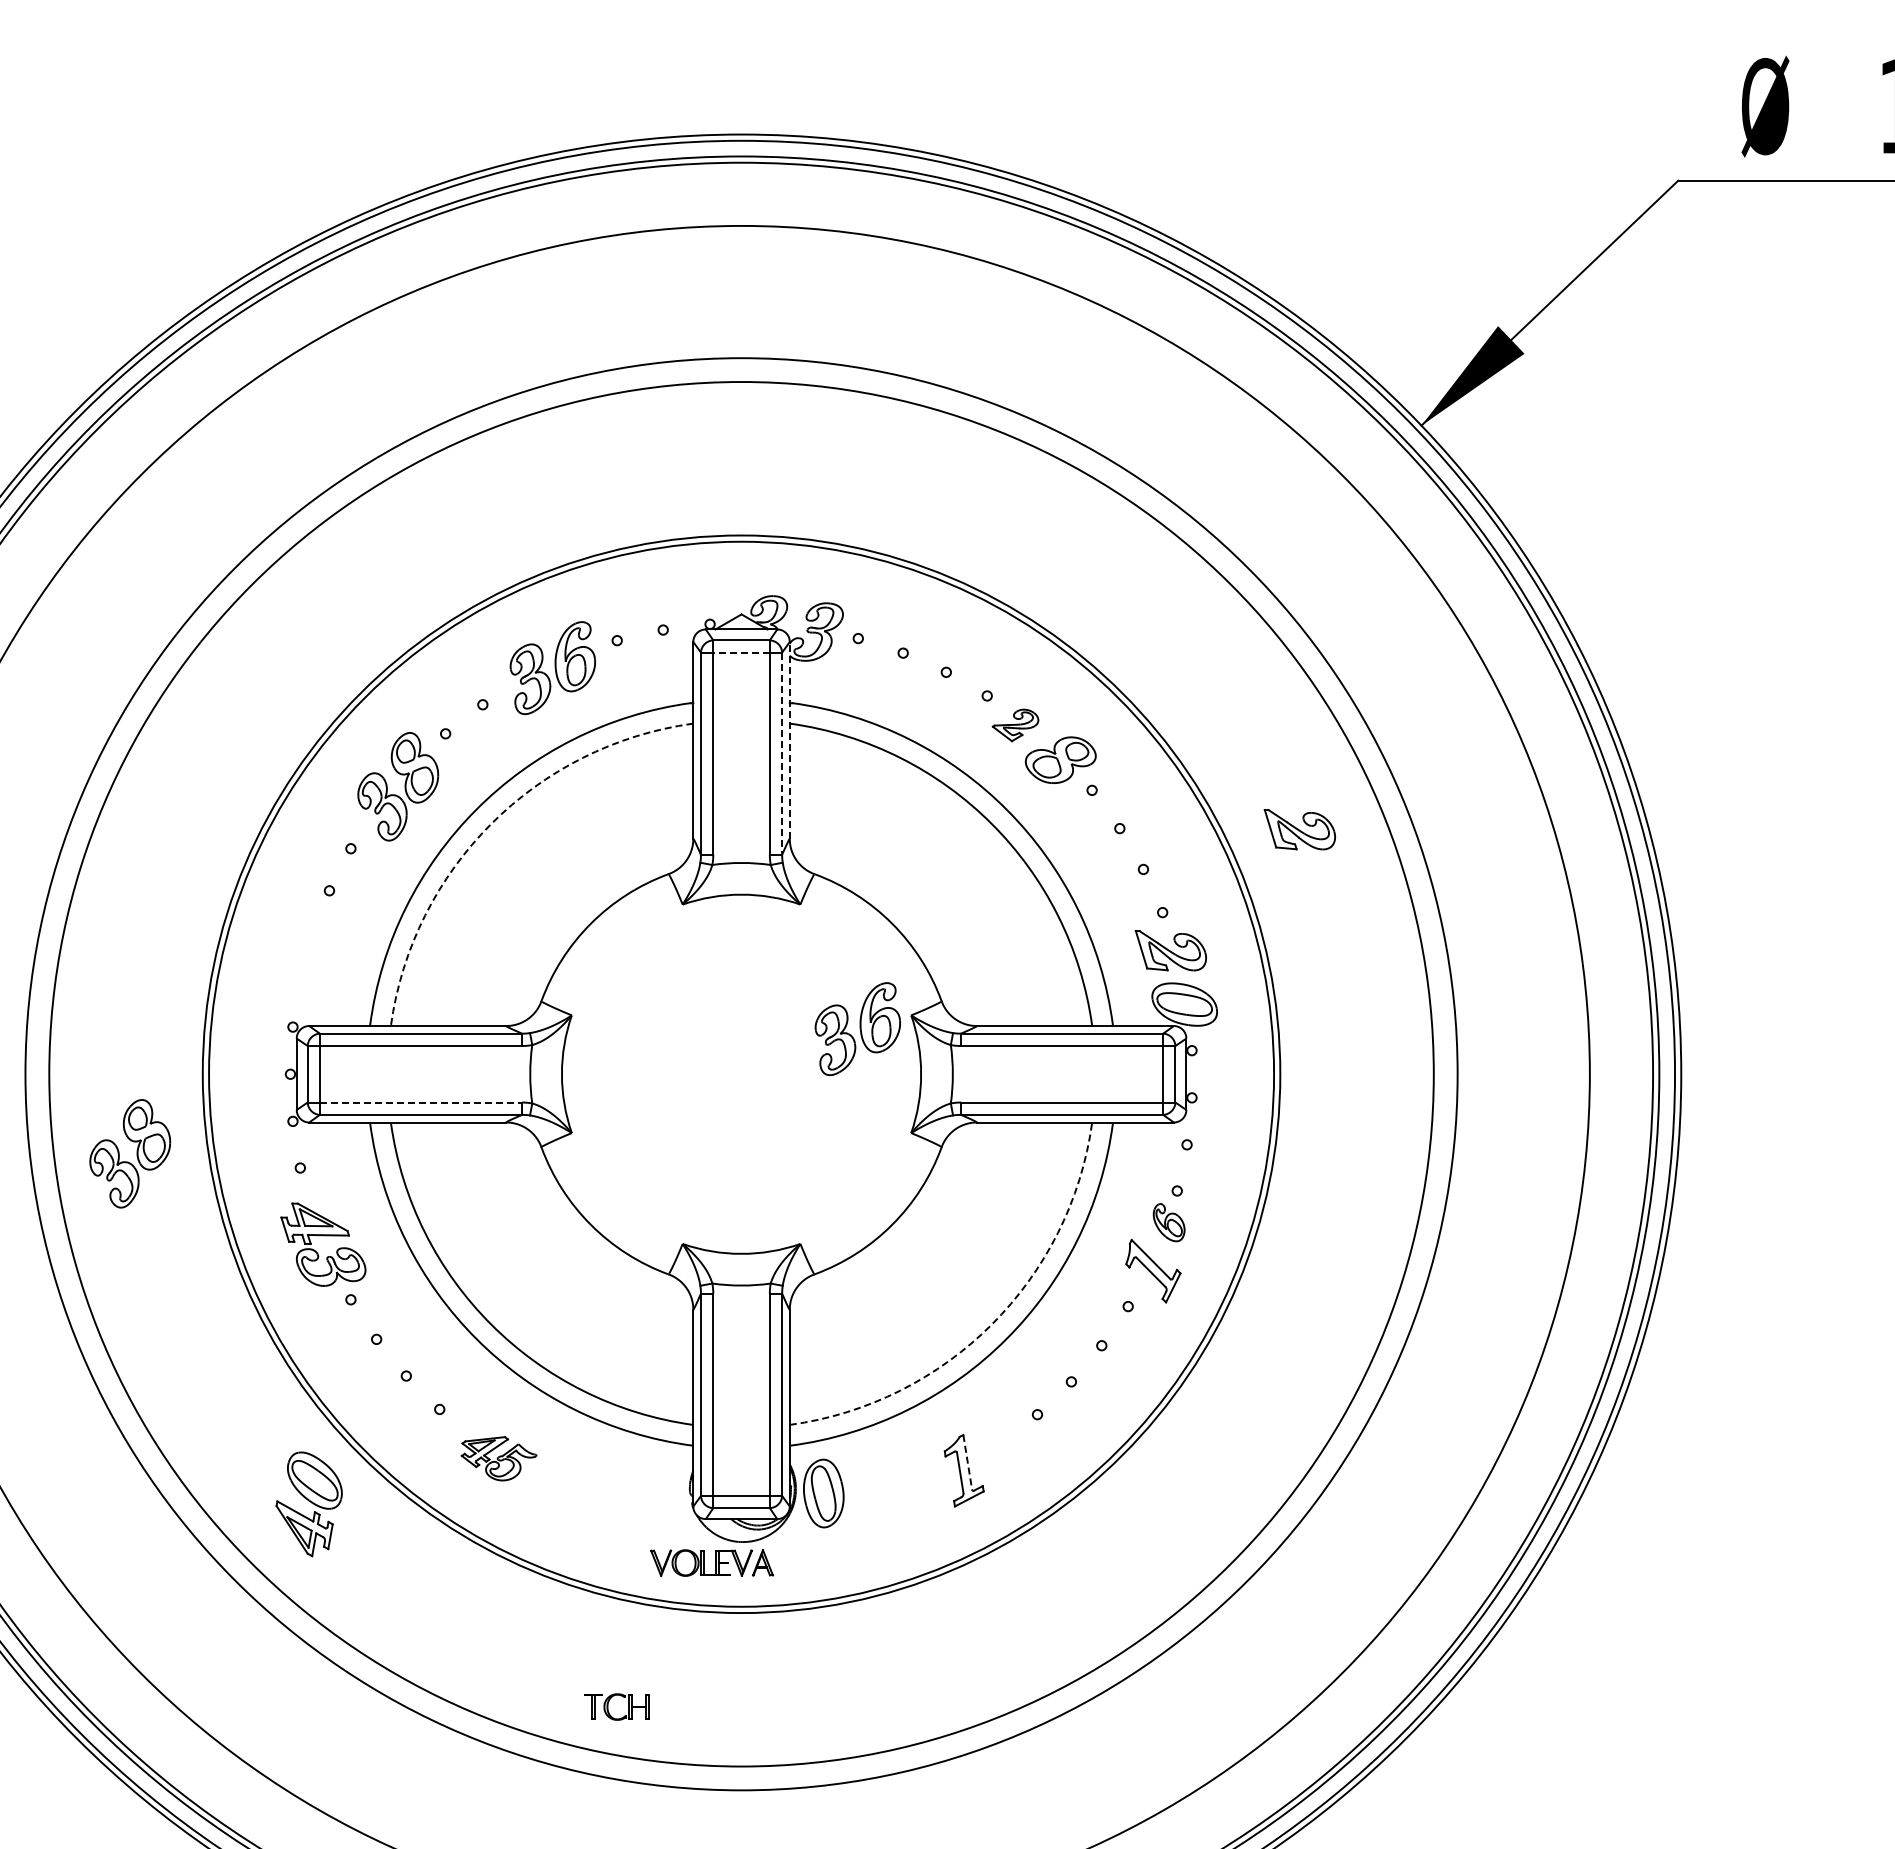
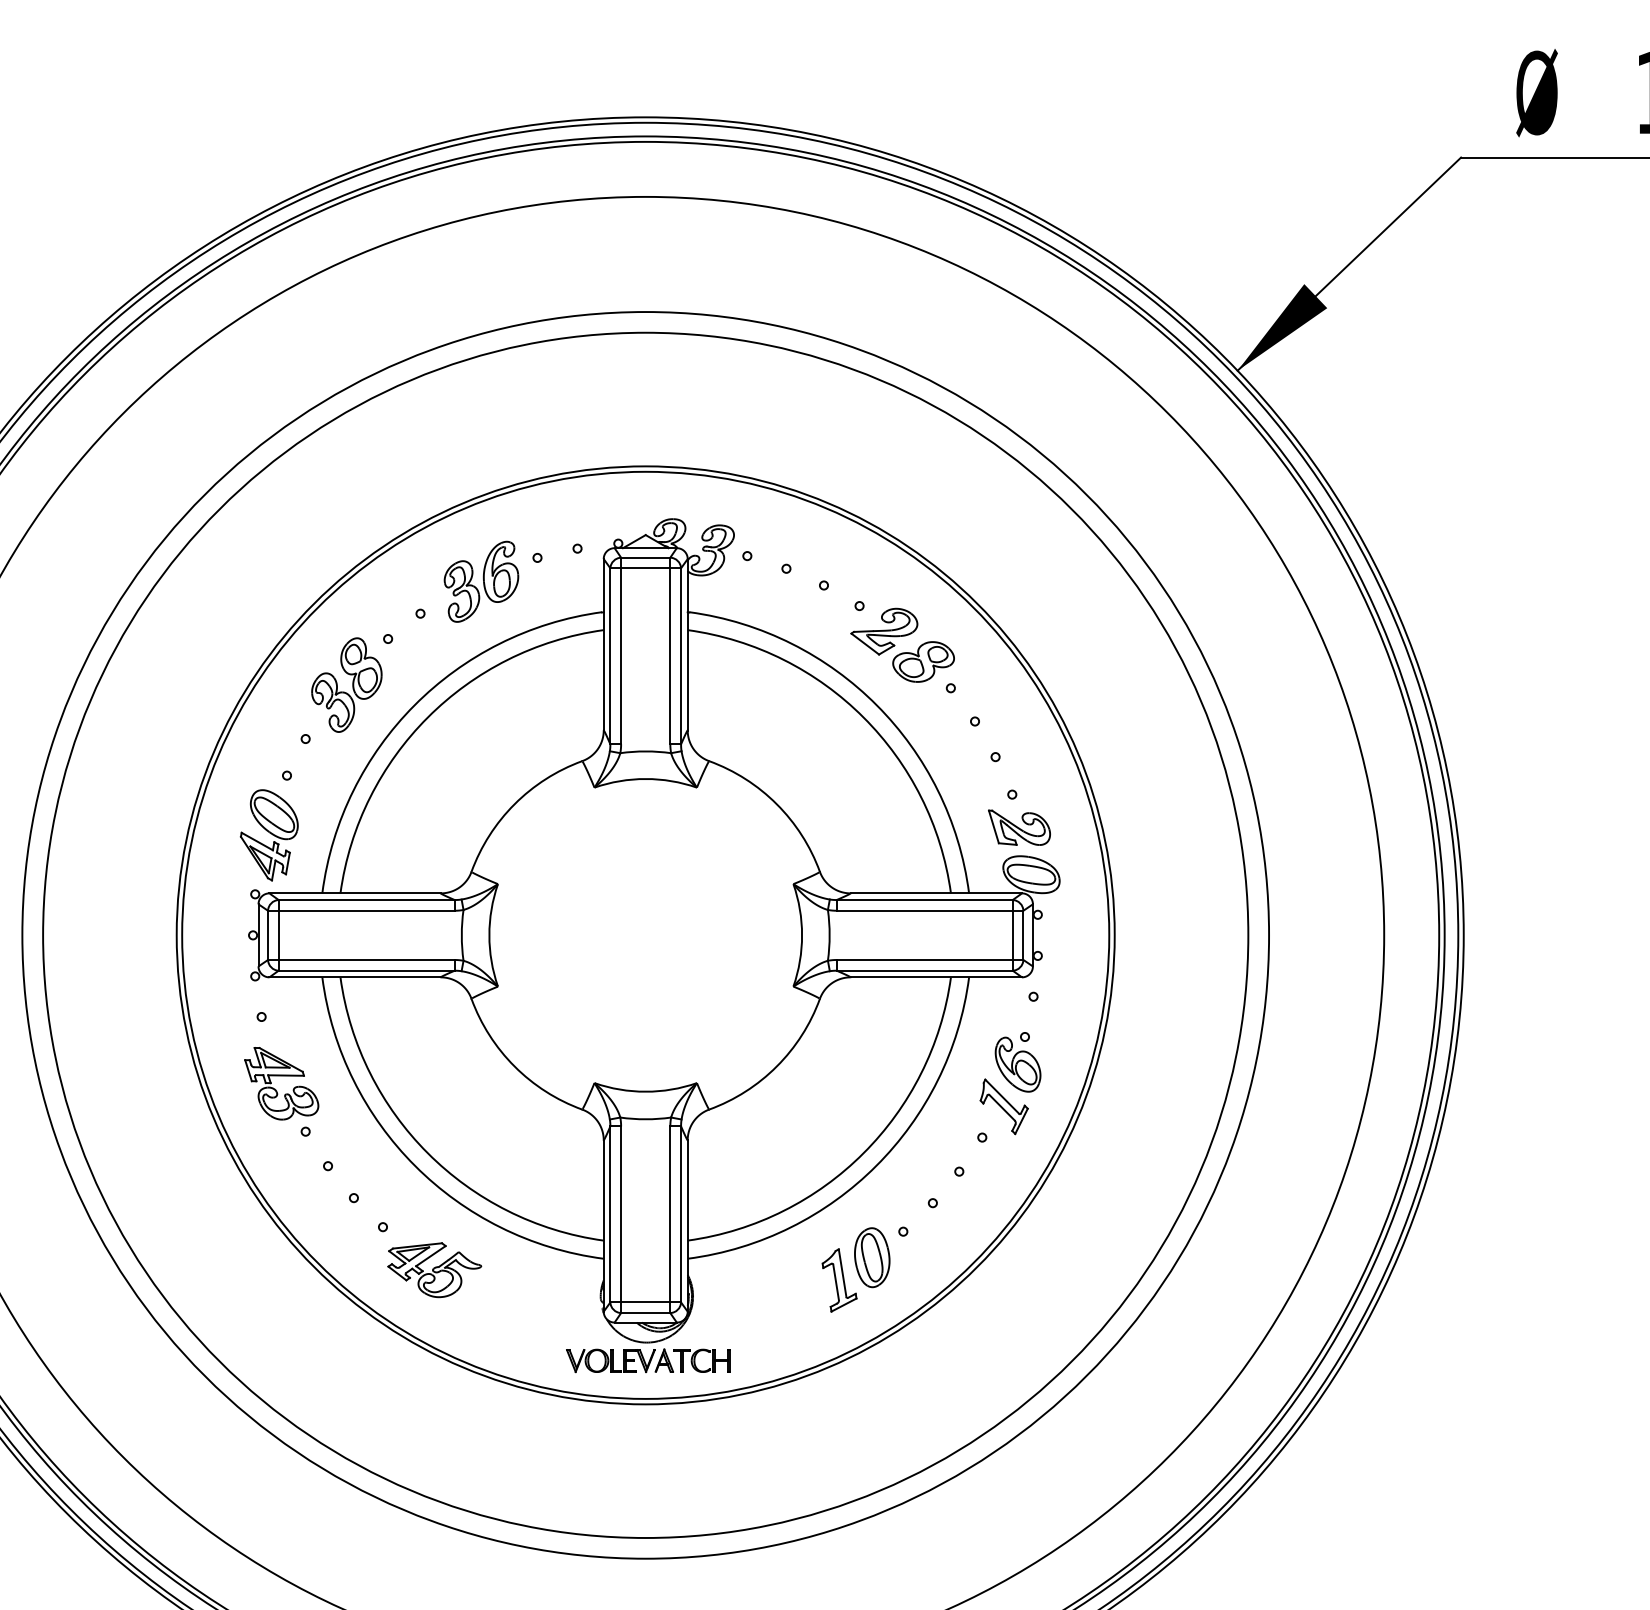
line: (741, 652) -> (645, 568), dashed -> solid
part: (1015, 725) -> (884, 631), size x1.67
line: (789, 739) -> (687, 643), dashed -> solid
line: (782, 754) -> (681, 657), dashed -> solid
arc: (491, 823) -> (428, 717), dashed -> solid
part: (1299, 829) -> (1131, 722), removed
part: (857, 1028) -> (746, 895), removed
line: (421, 1102) -> (367, 959), dashed -> solid
part: (130, 1153) -> (113, 1004), removed
part: (1168, 1222) -> (1017, 1064), size x1.67
arc: (991, 1324) -> (863, 1153), dashed -> solid
part: (498, 1458) -> (434, 1269), size x1.43
line: (967, 1462) -> (842, 1273), dashed -> solid
part: (823, 1493) -> (872, 1257), moved
part: (308, 1504) -> (268, 835), moved
part: (608, 1706) -> (695, 1360), moved

